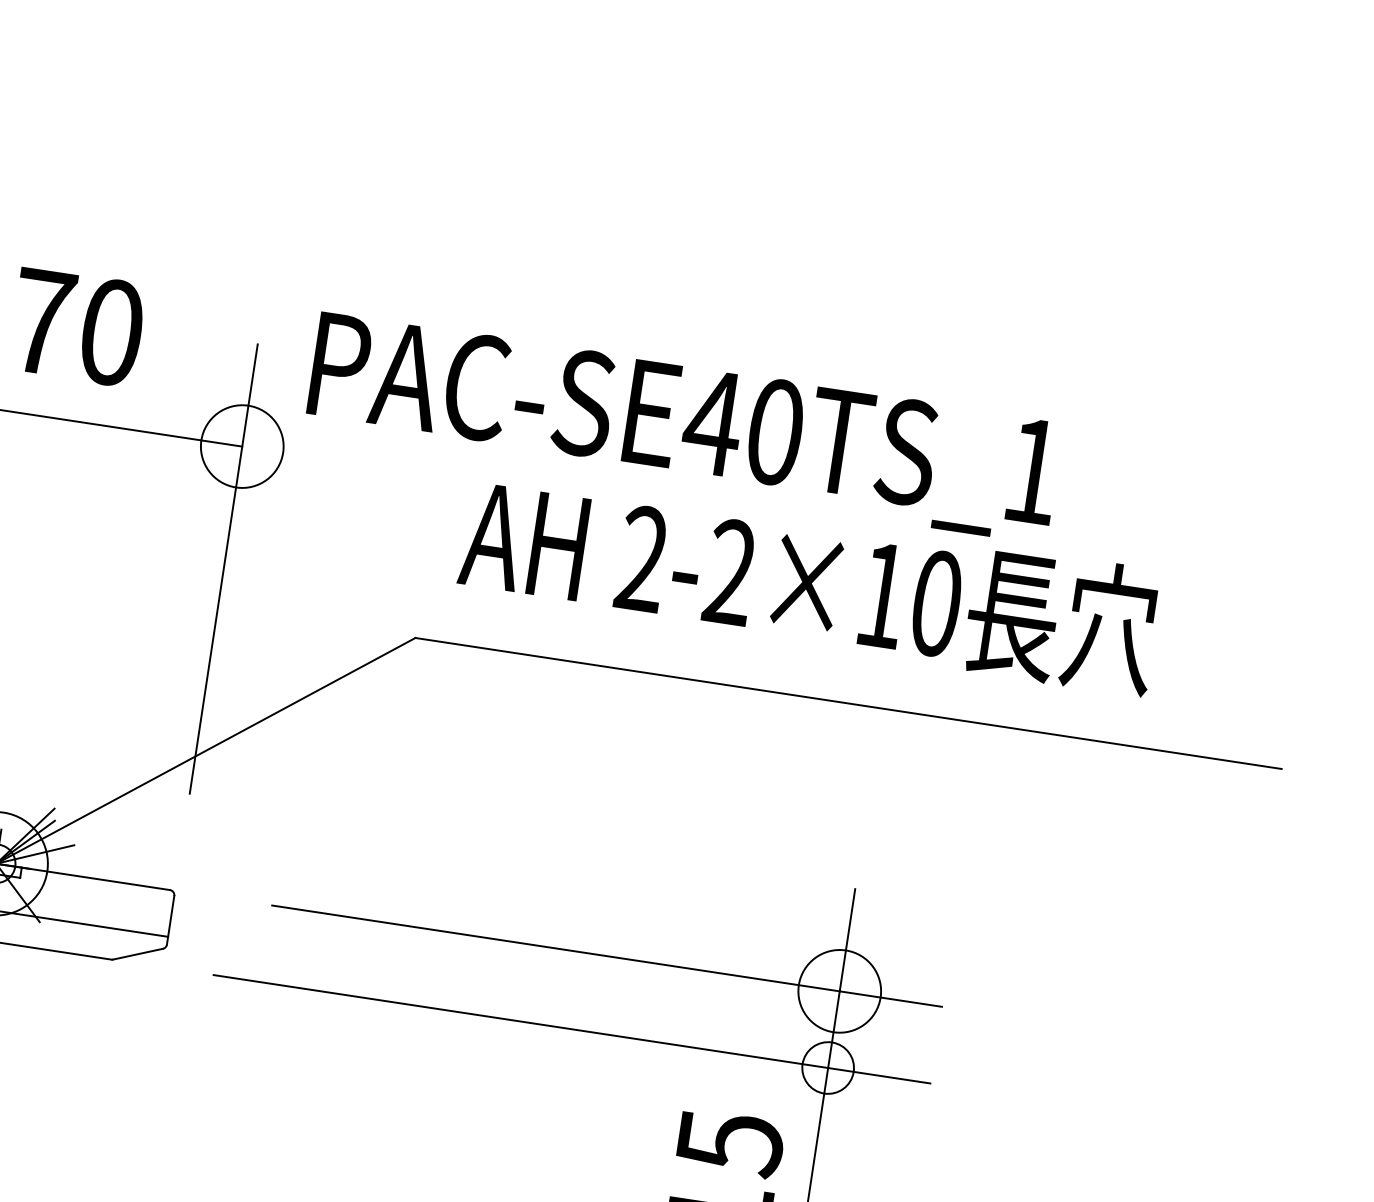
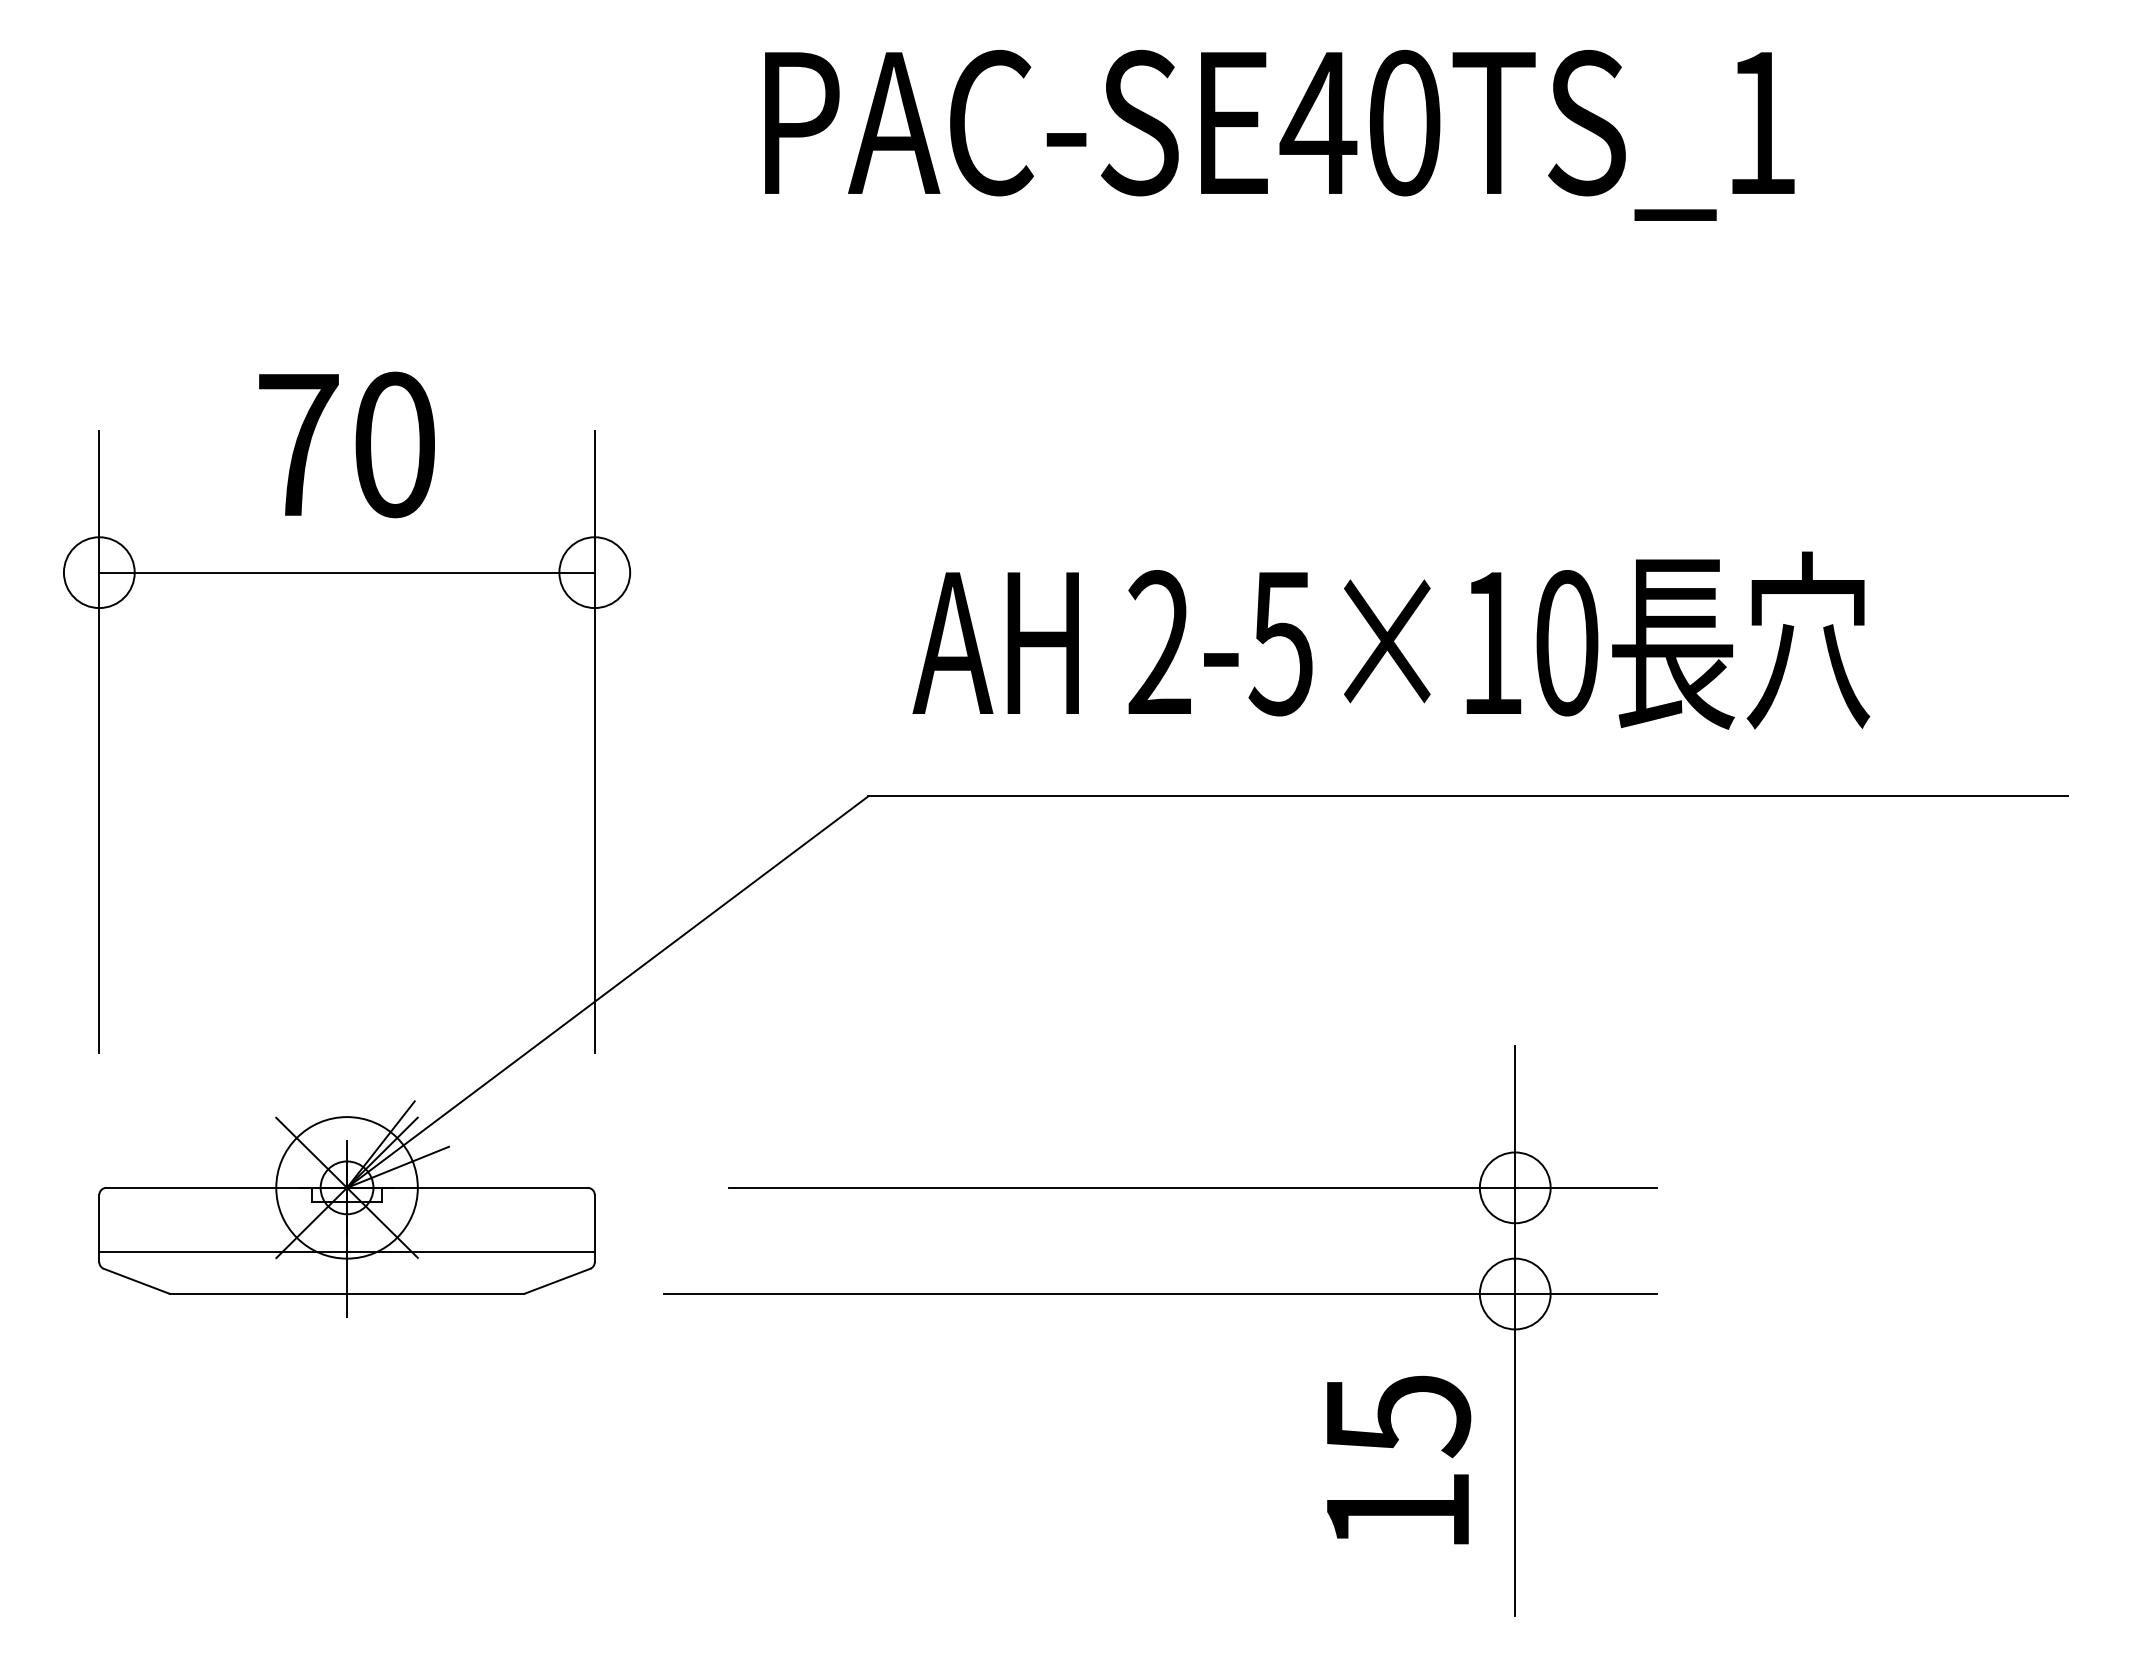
text: (683, 426) -> (1279, 134), moved
circle: (242, 446) -> (594, 572), size x0.62
text: (729, 572) -> (1280, 643), 2-2×10 -> 2-5×10
circle: (839, 991) -> (1514, 1187), size x0.62

